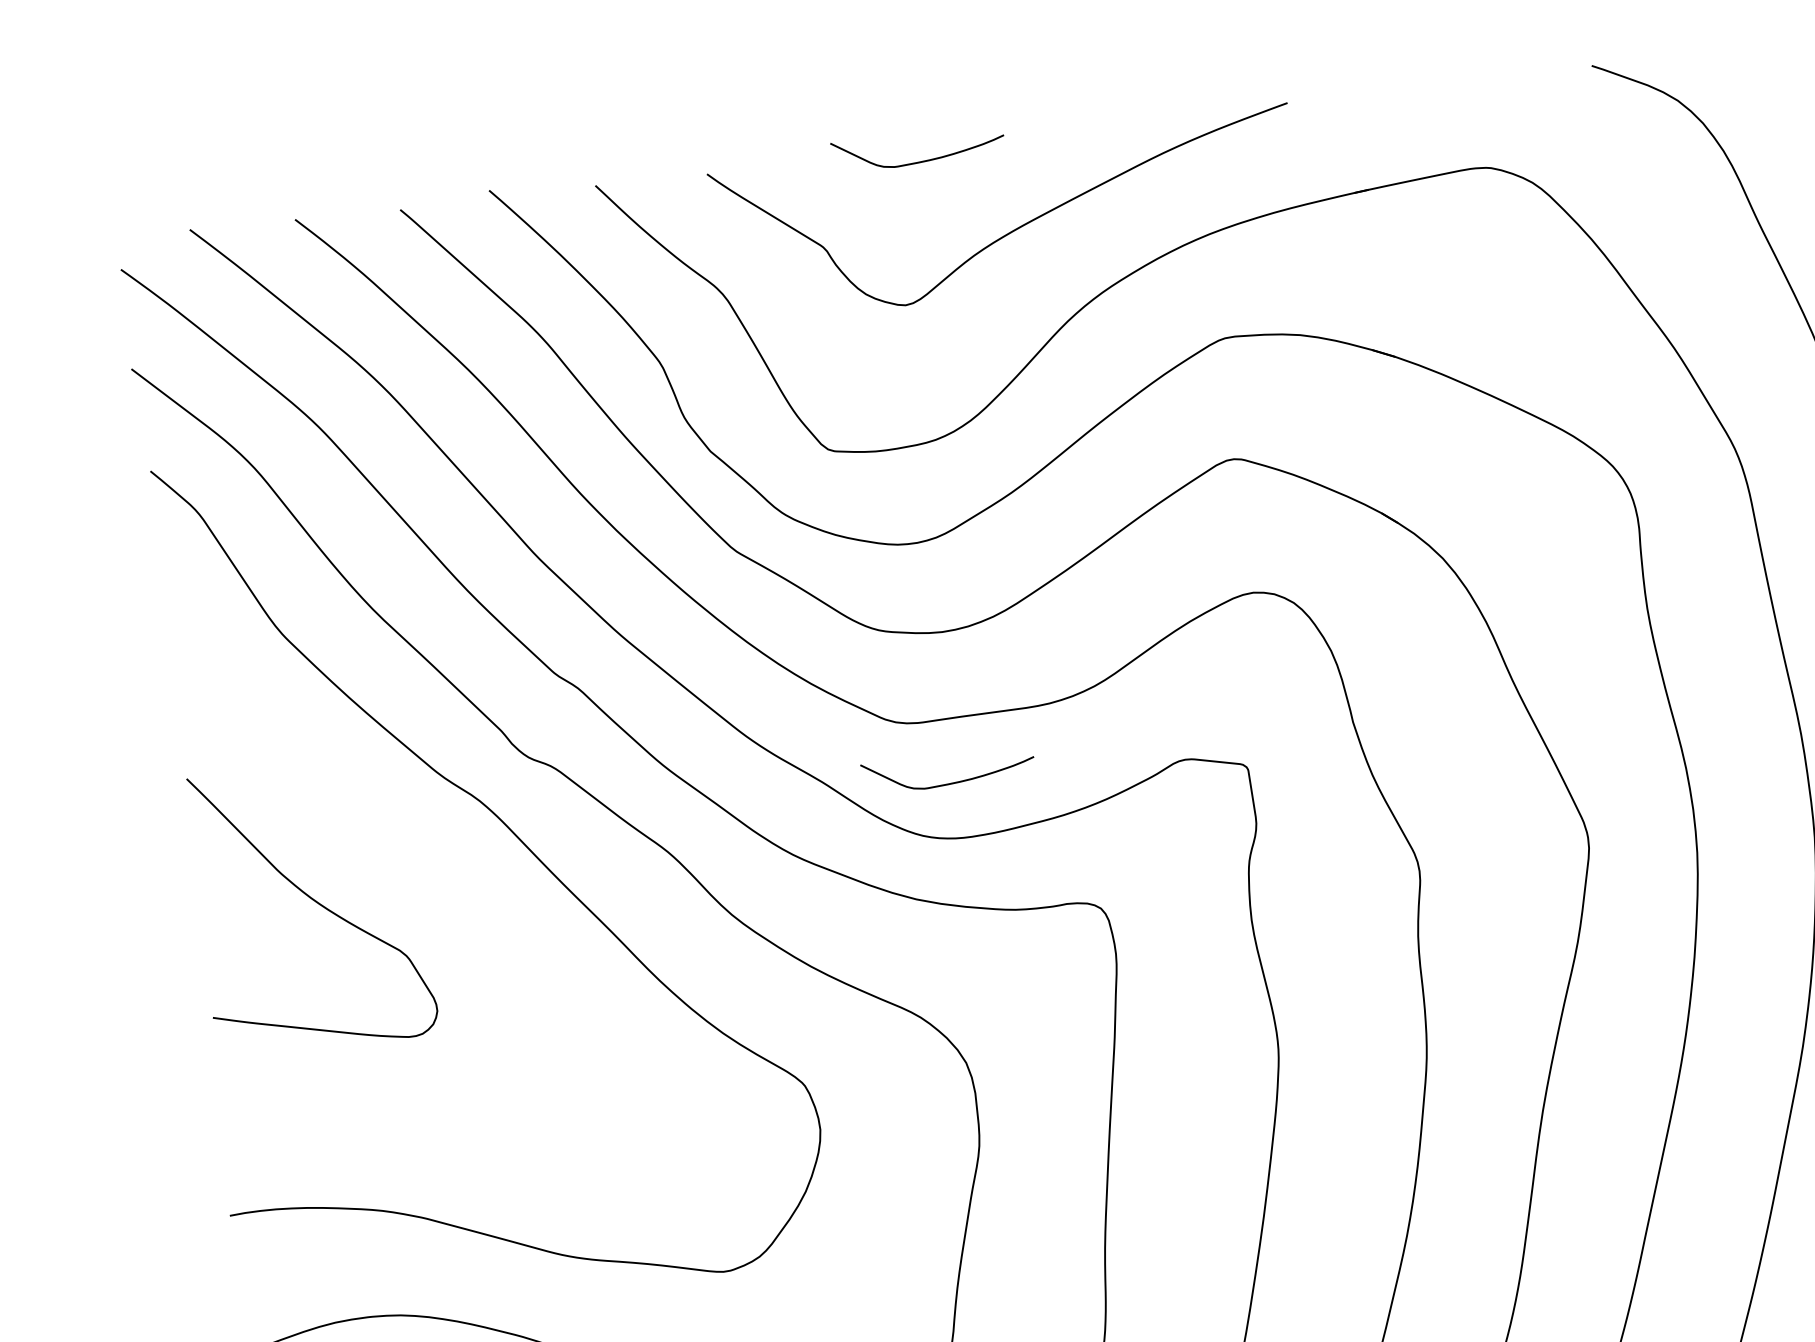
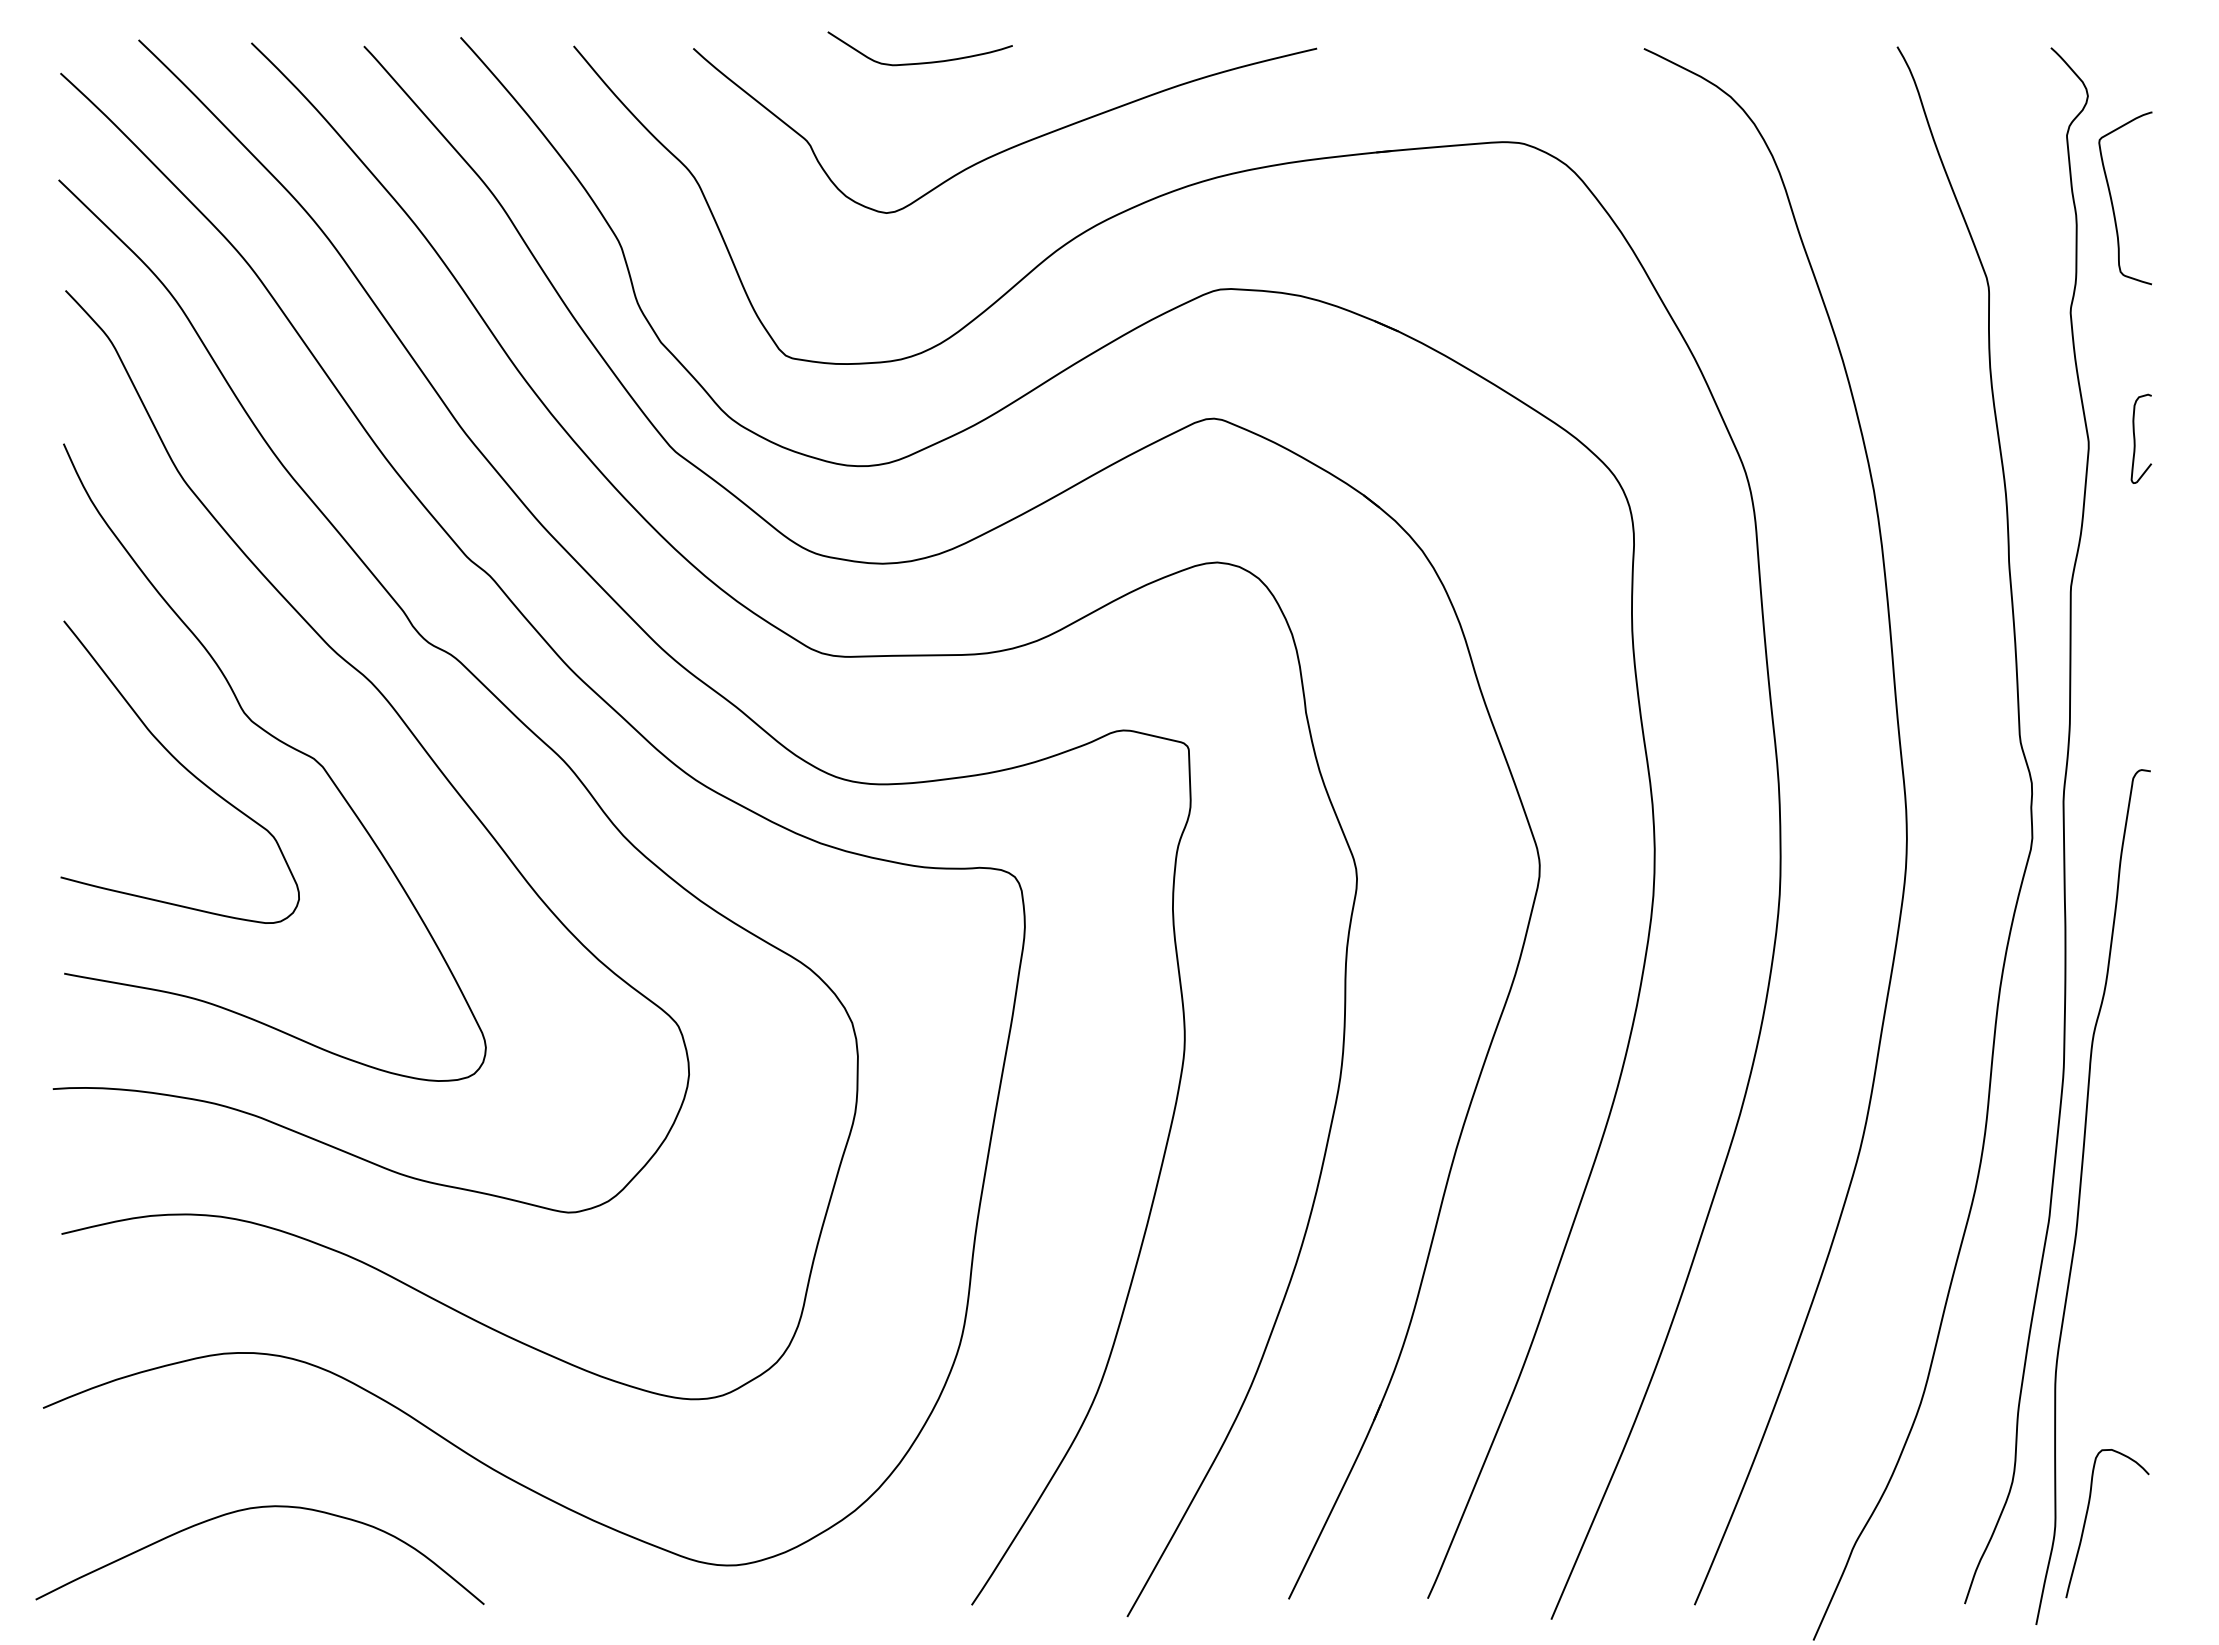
curve: (949, 783) -> (870, 724), removed
curve: (406, 868) -> (284, 744), added

